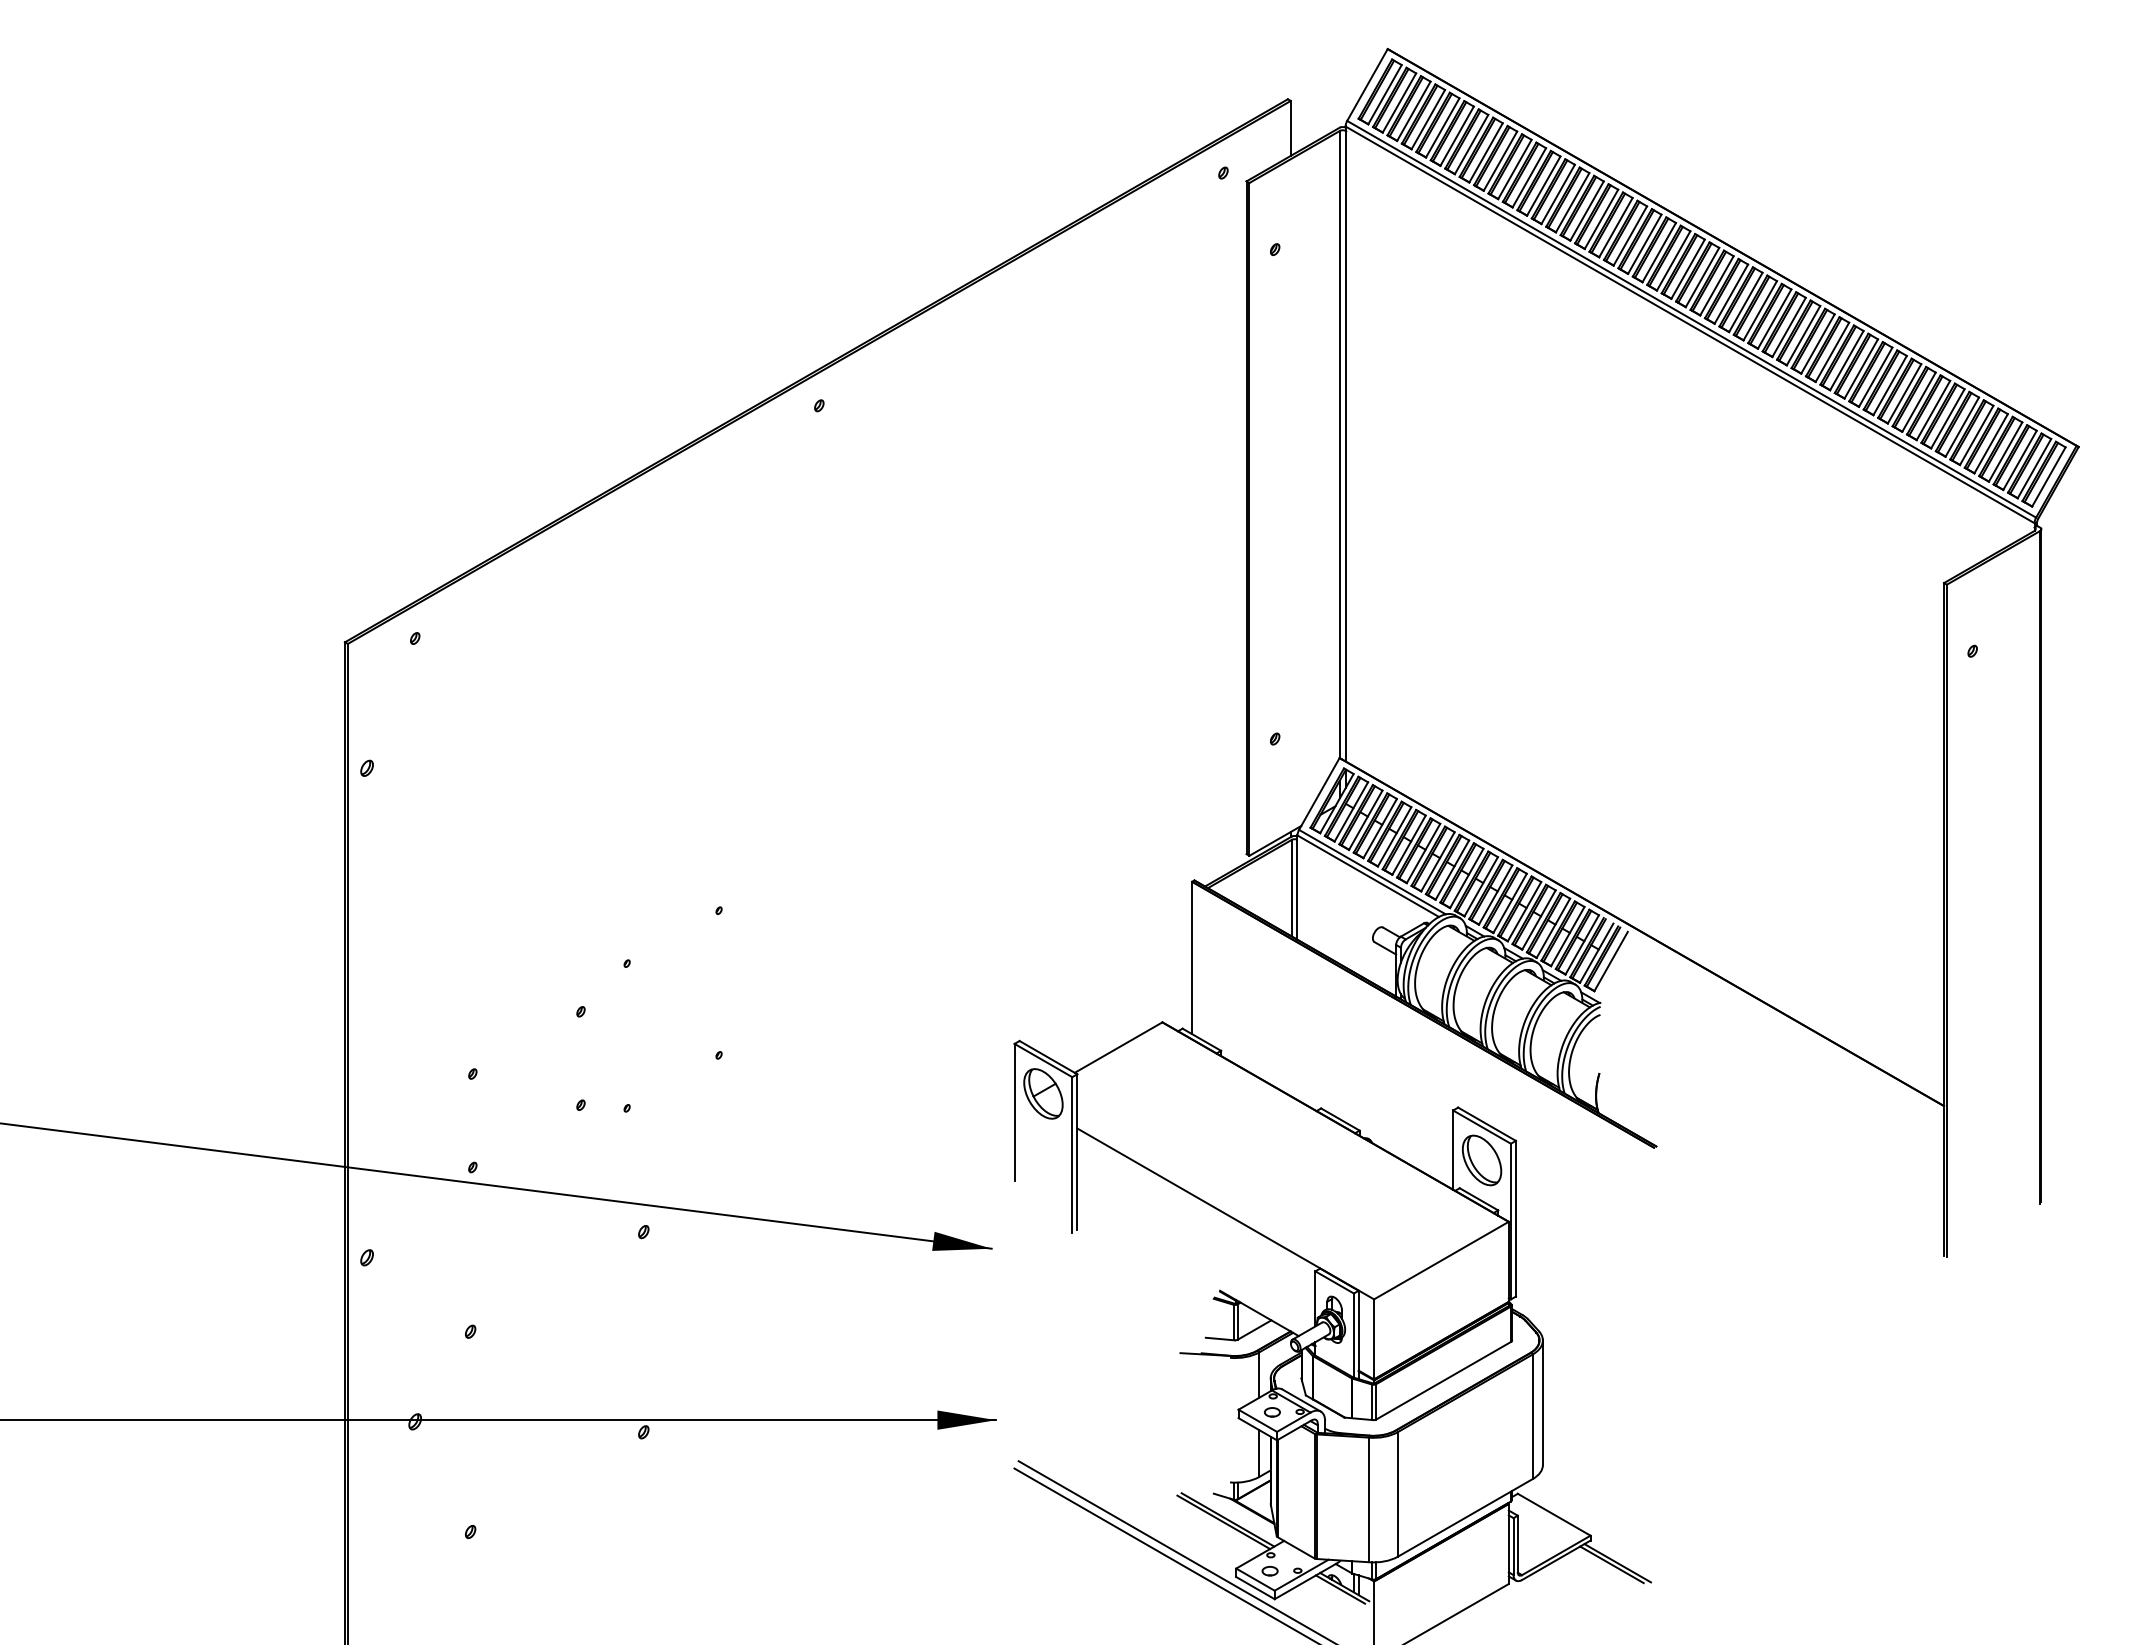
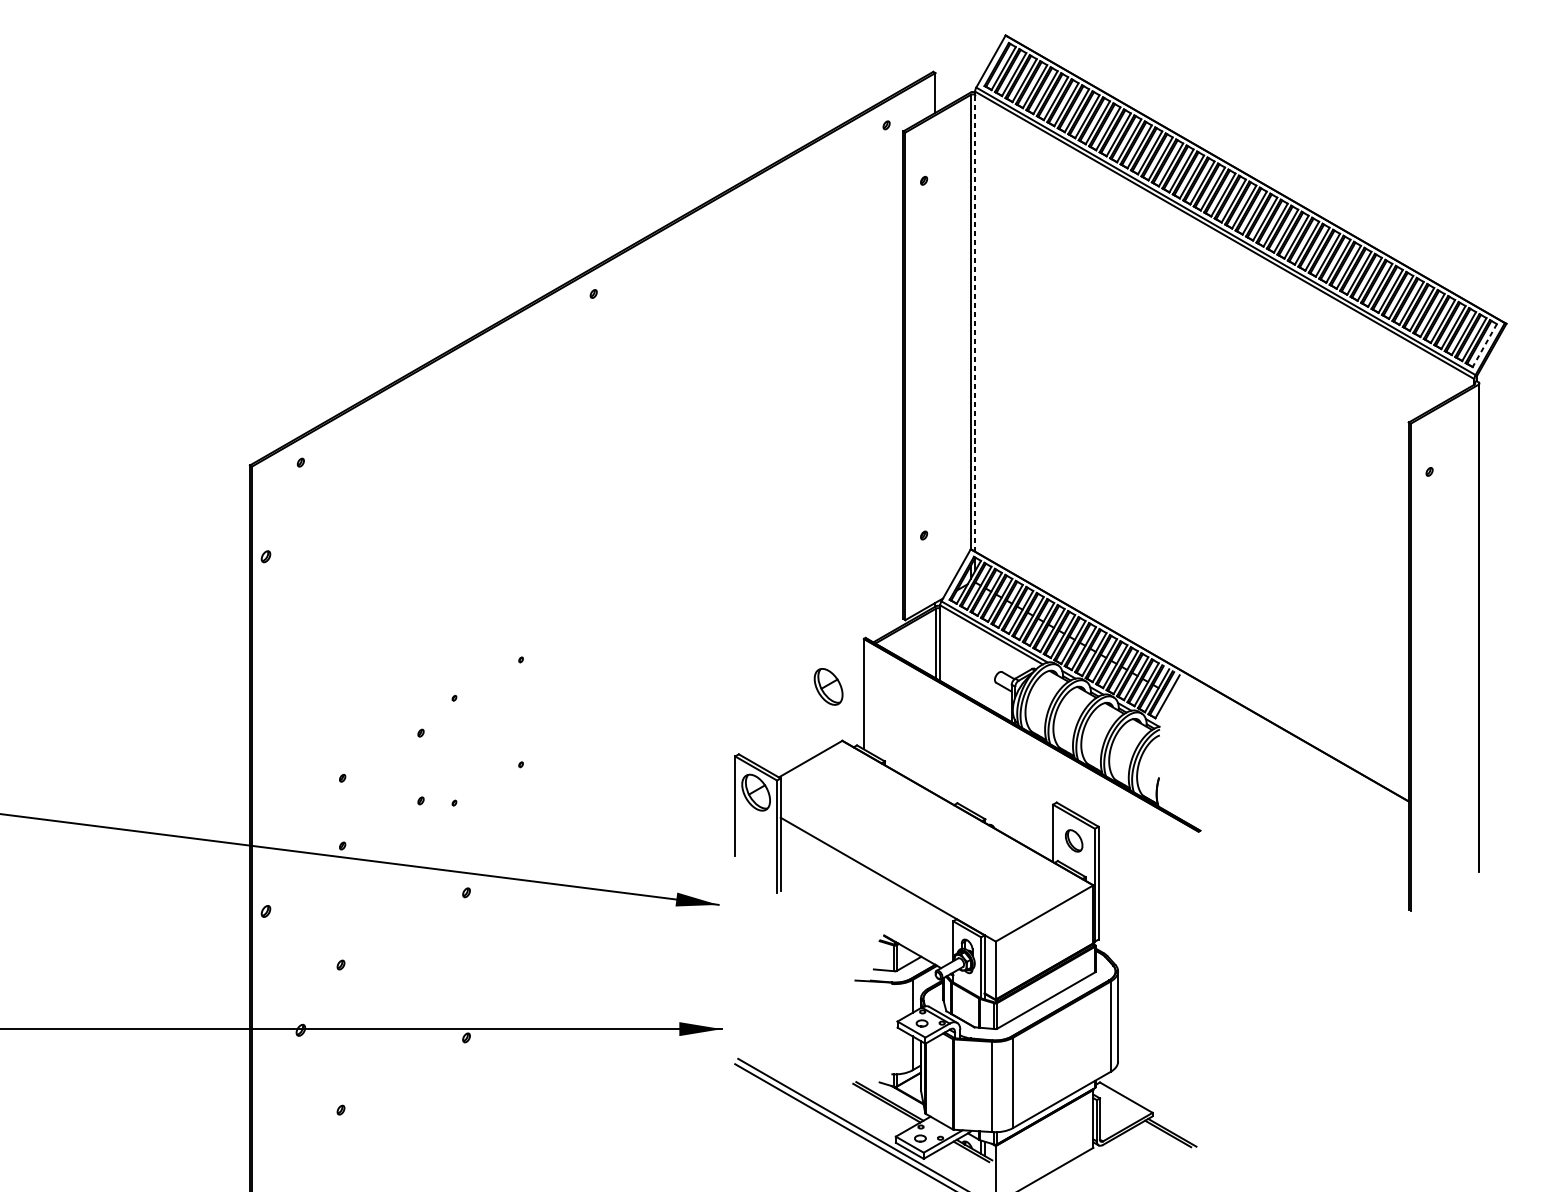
line: (1345, 445) -> (975, 322), solid -> dashed
line: (2048, 477) -> (1484, 345), solid -> dashed
part: (1143, 947) -> (828, 686), added
part: (1482, 1160) -> (1074, 840), size x0.6

